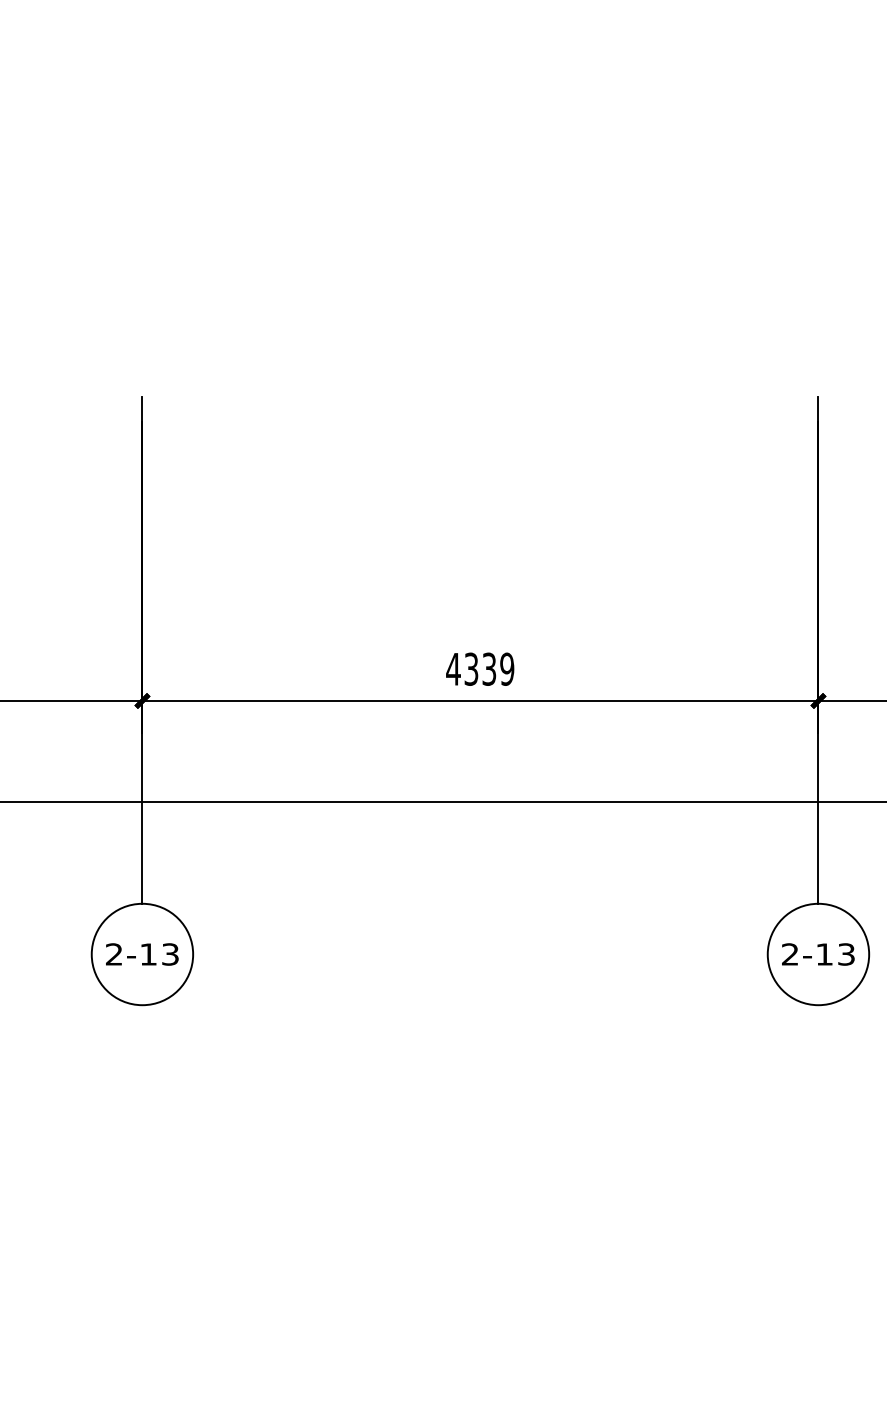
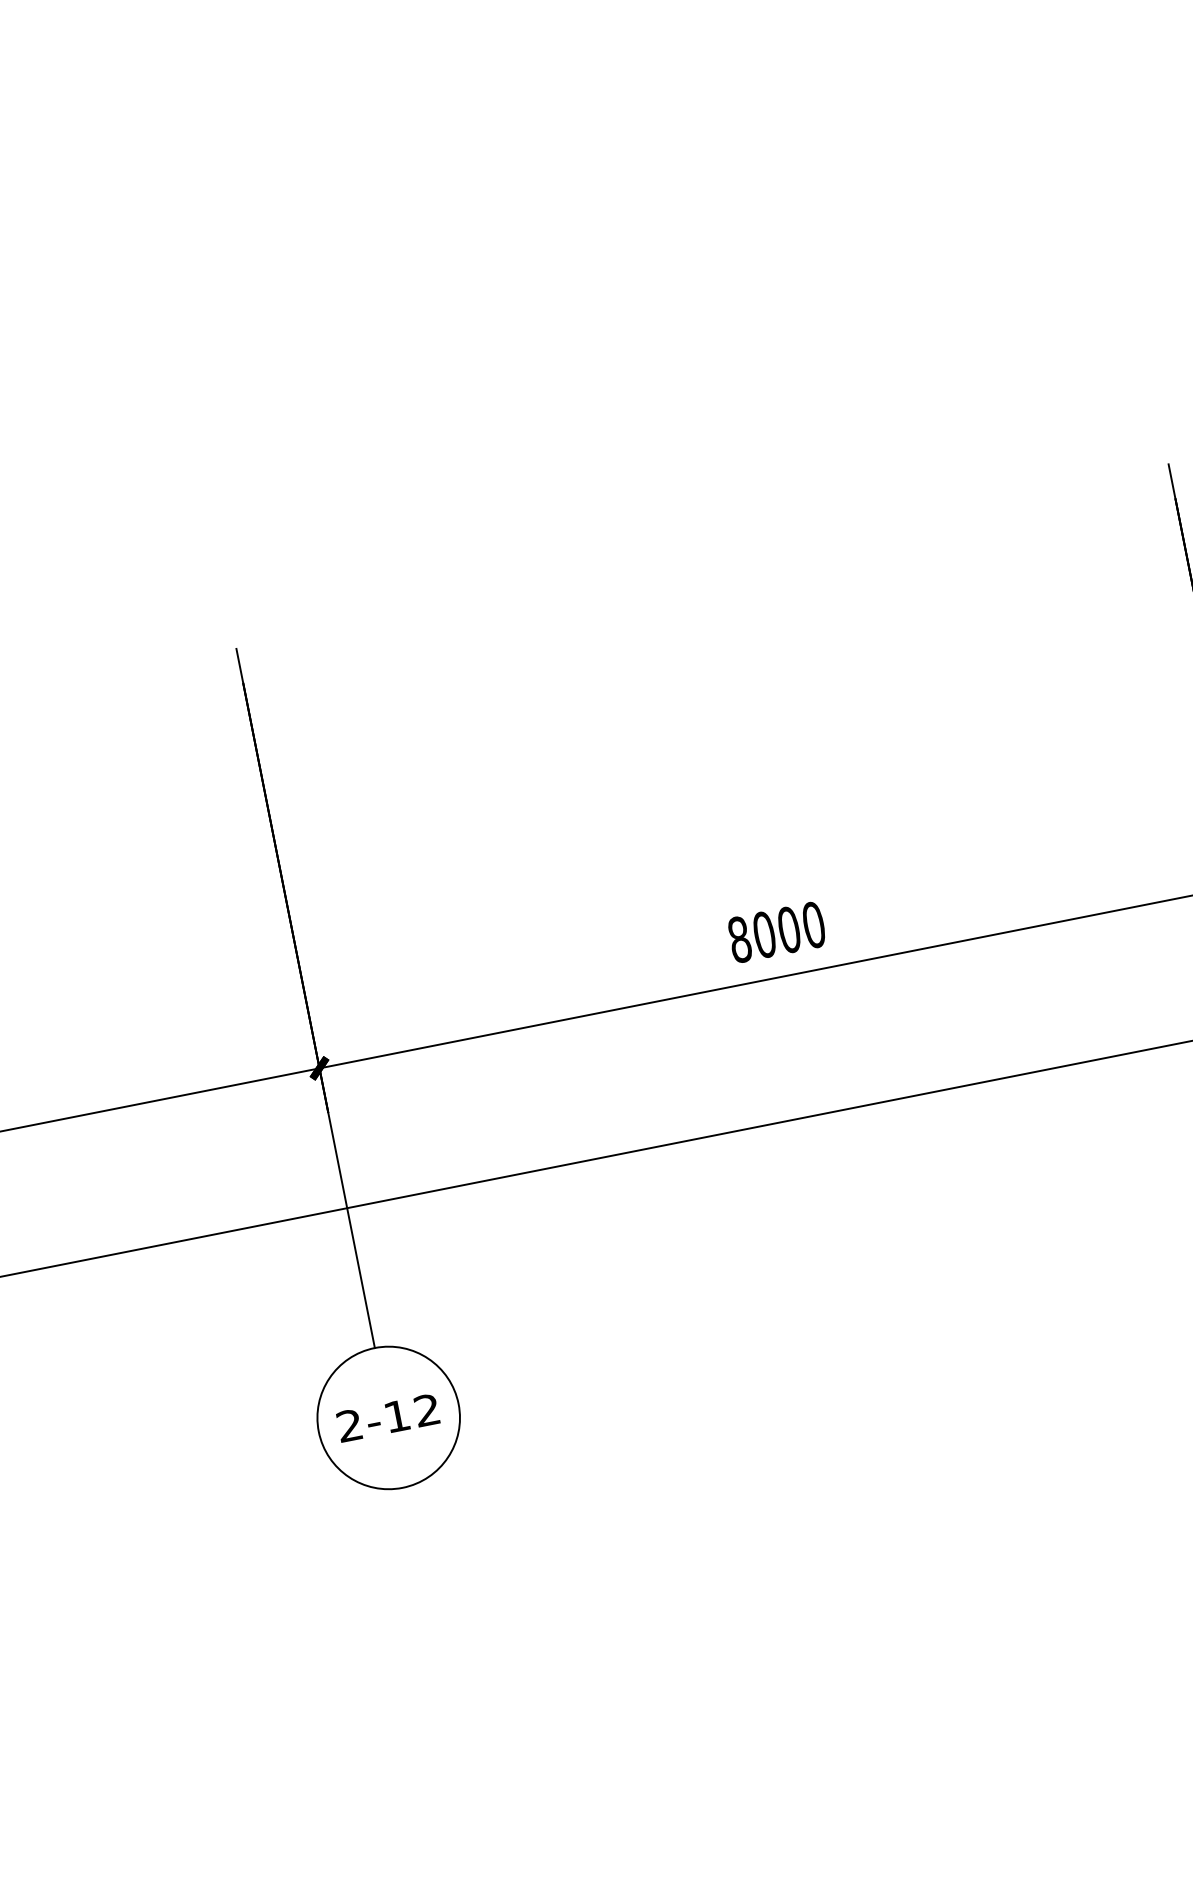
text: (480, 668) -> (776, 931), 4339 -> 8000
text: (170, 954) -> (427, 1410), 2-13 -> 2-12

